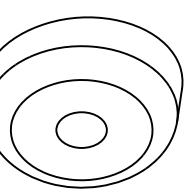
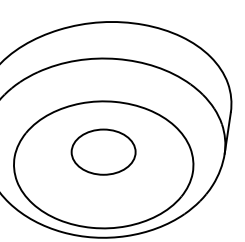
part: (81, 129) -> (103, 151), moved

